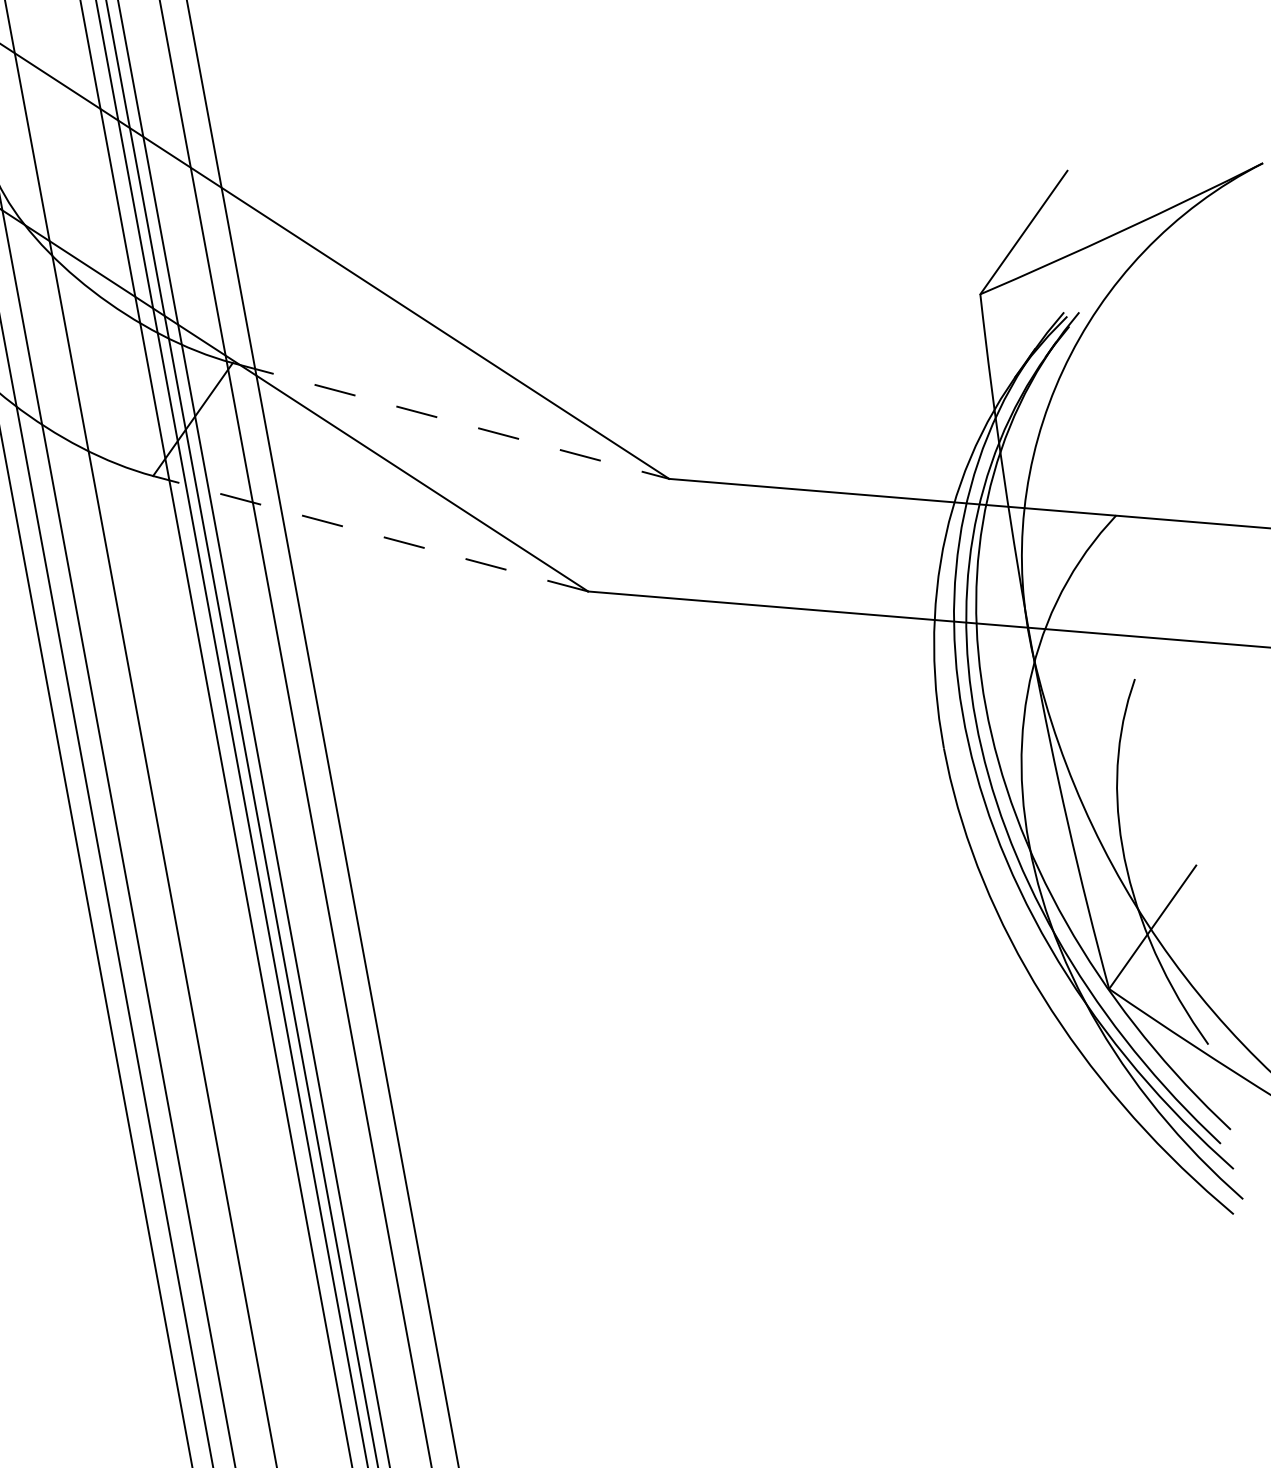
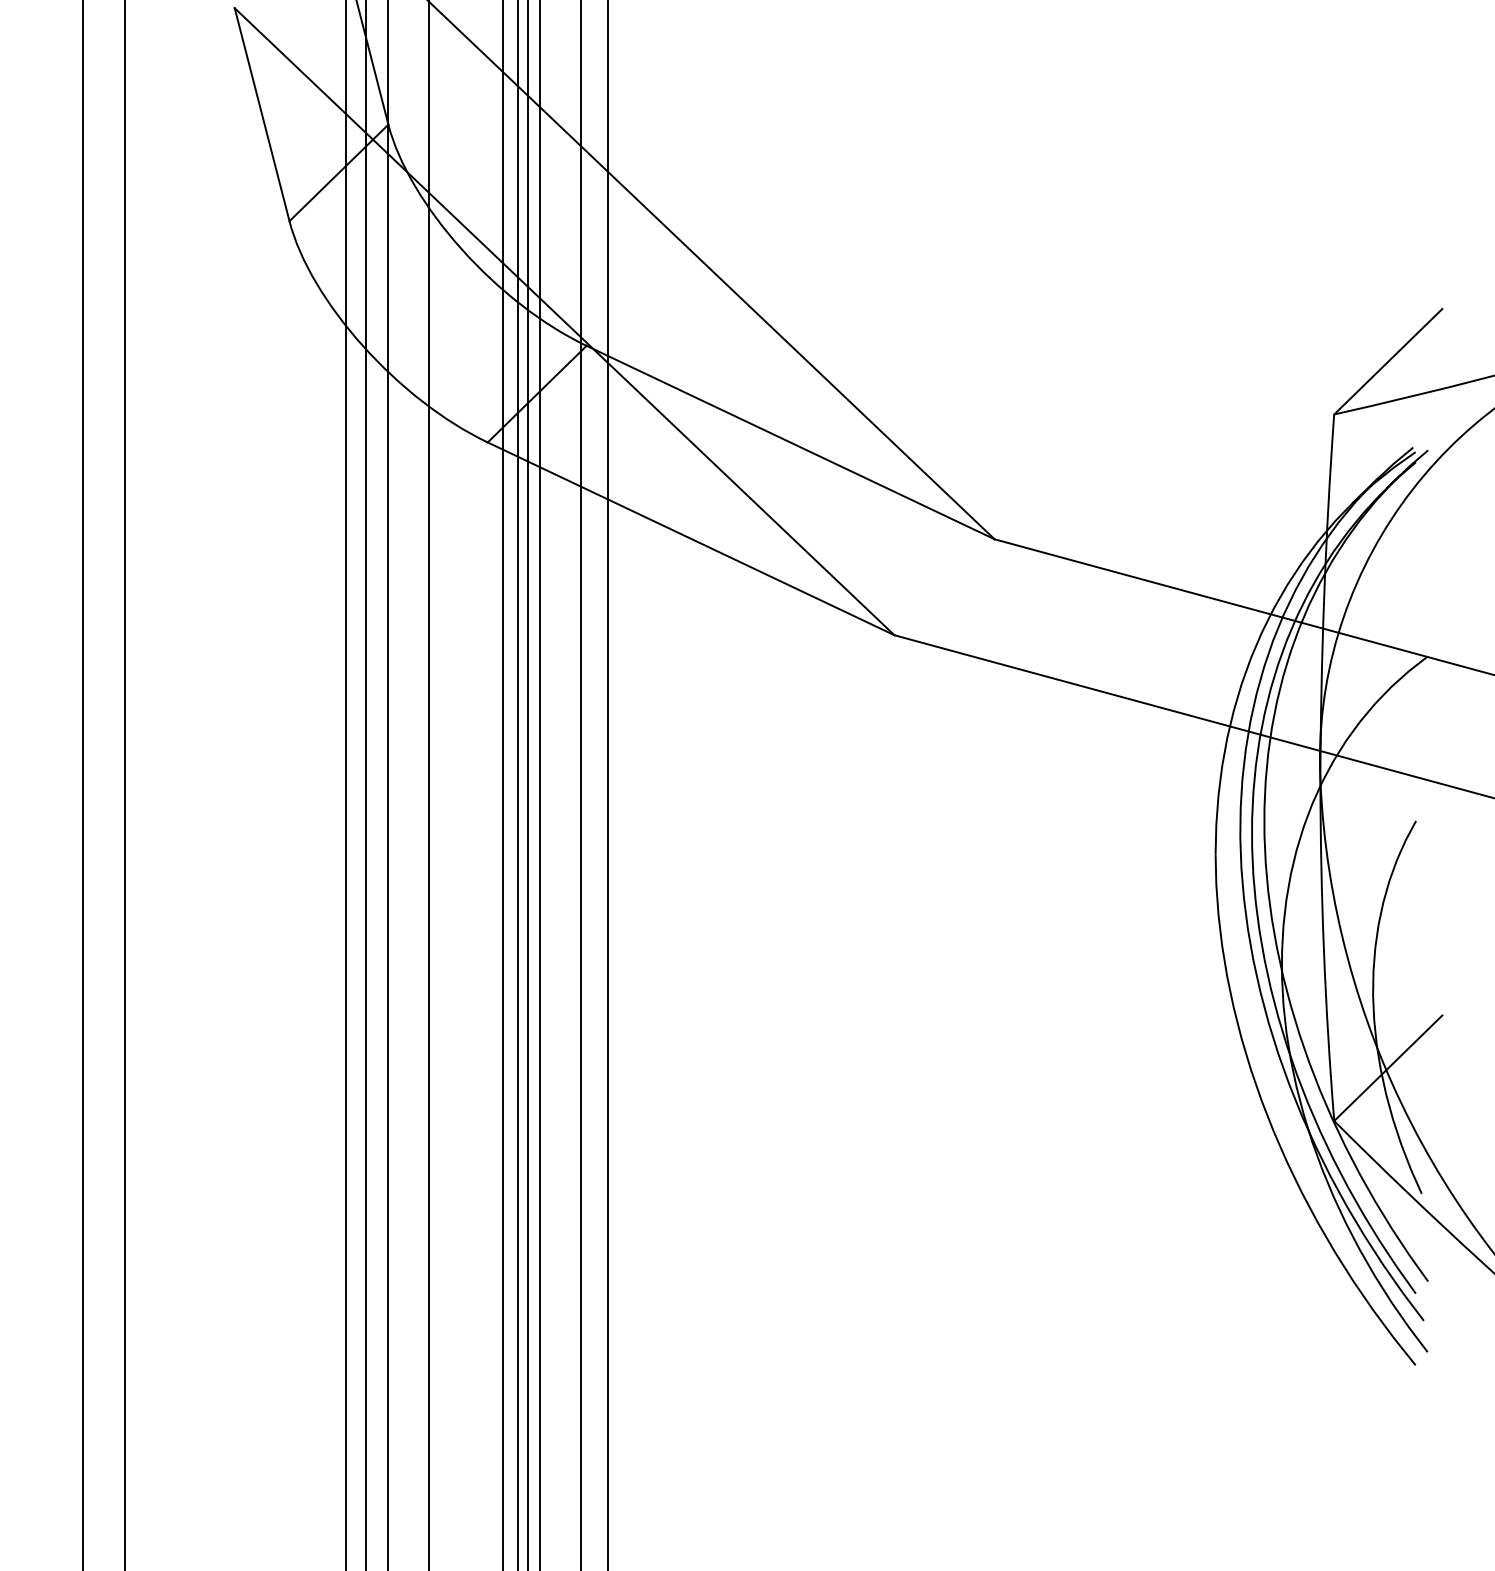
line: (450, 420) -> (790, 442), dashed -> solid
line: (370, 533) -> (690, 538), dashed -> solid

